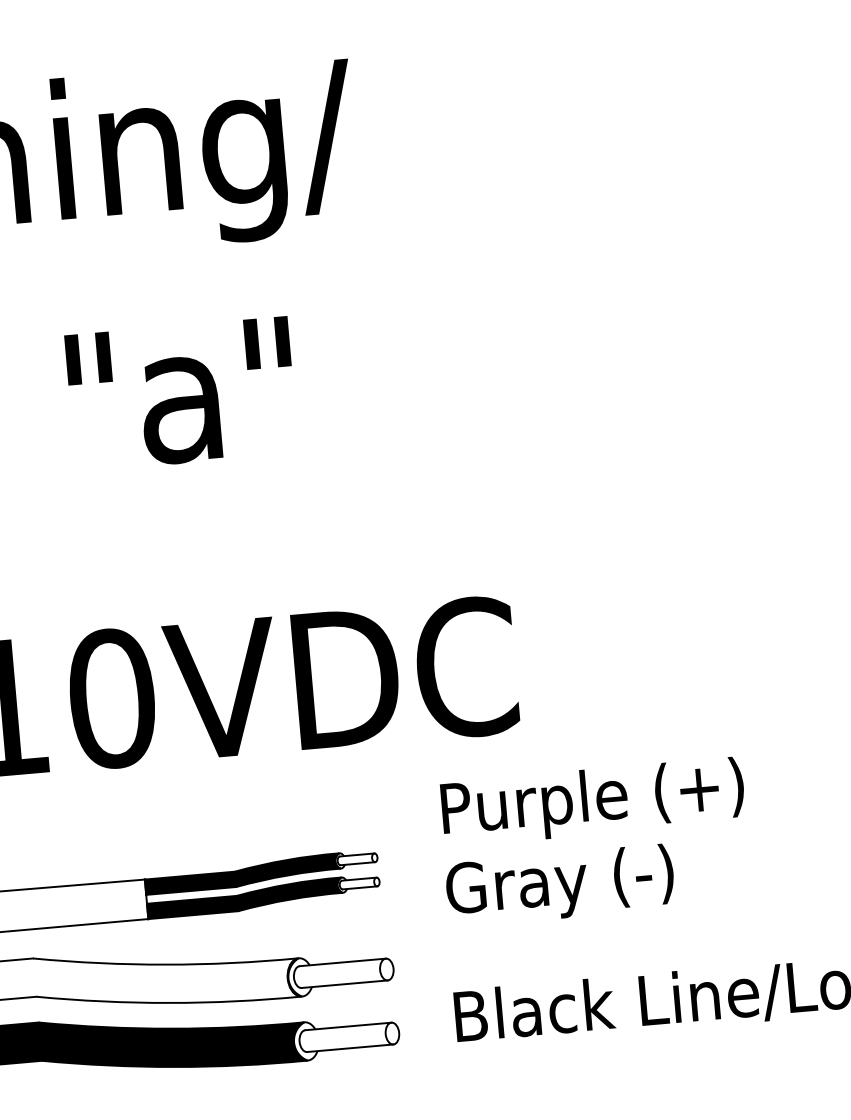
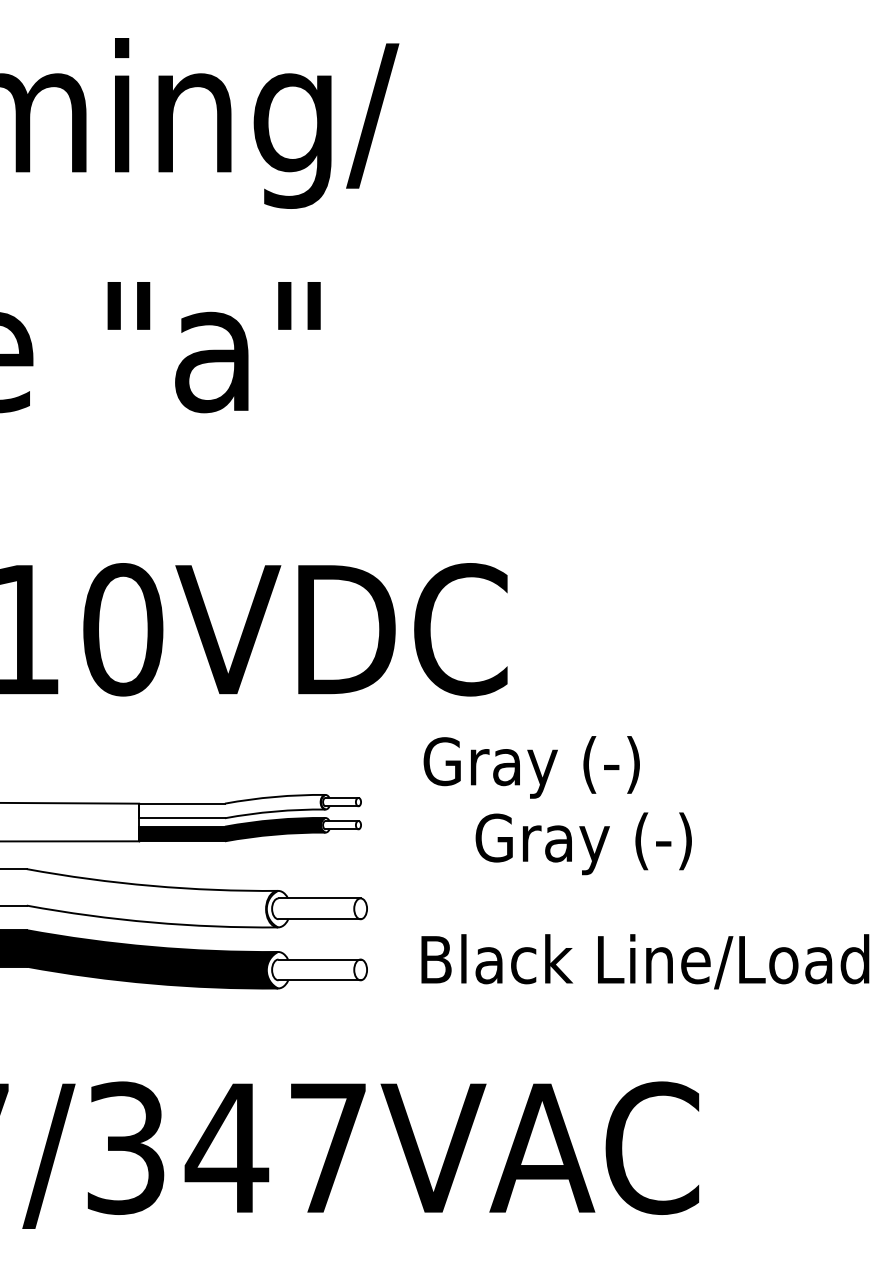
text: (591, 802) -> (568, 767), Purple (+) -> Gray (-)
fill: (243, 873) -> (232, 806), removed
text: (559, 885) -> (583, 843), moved

